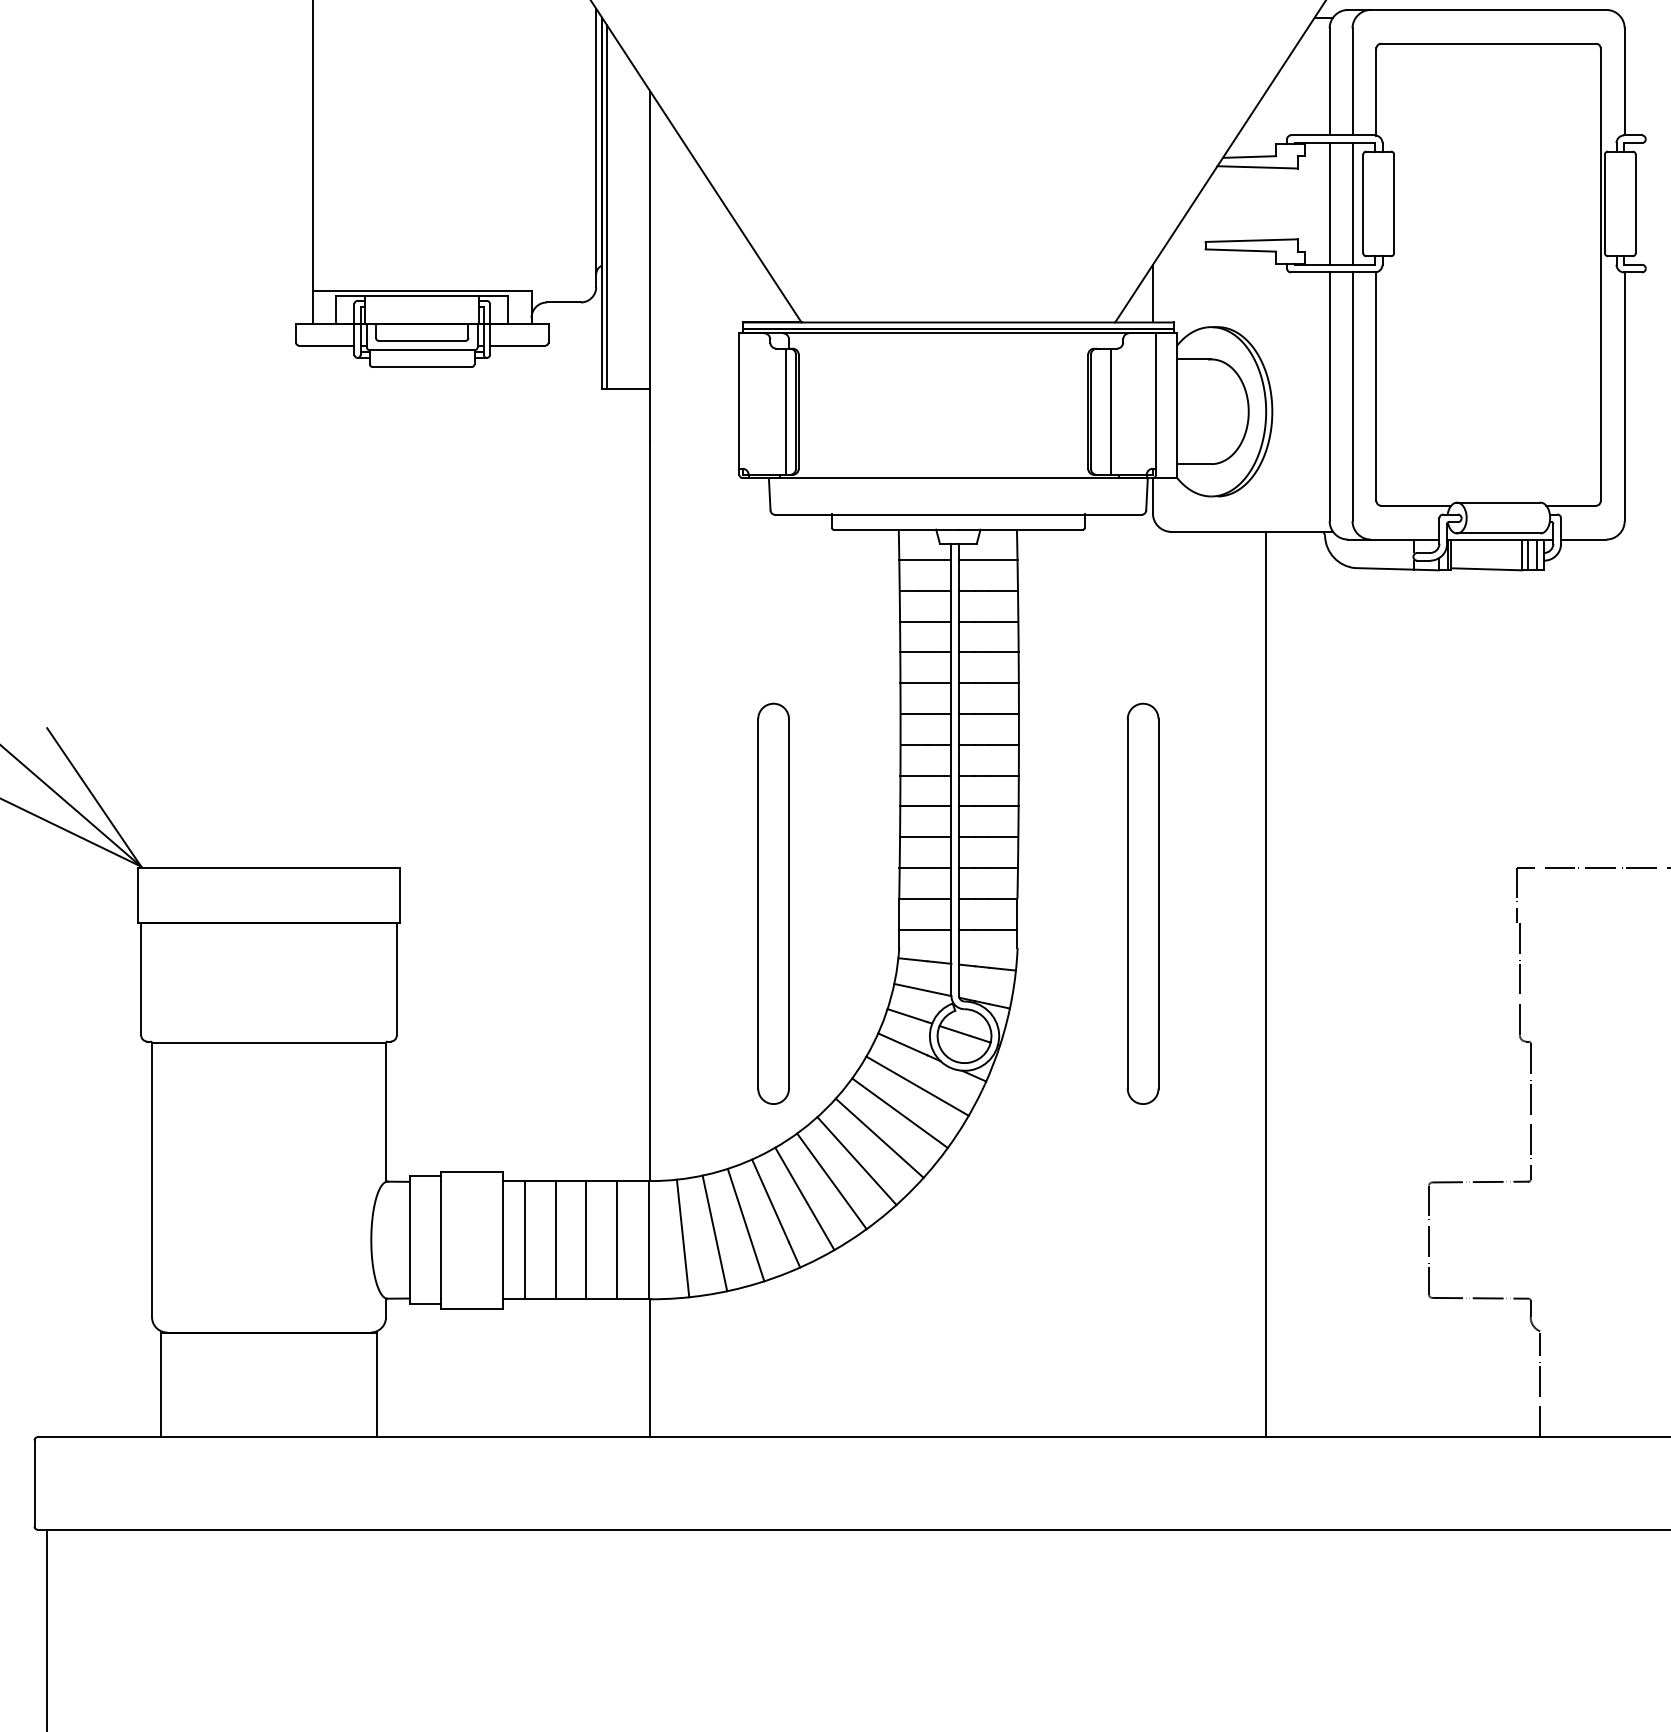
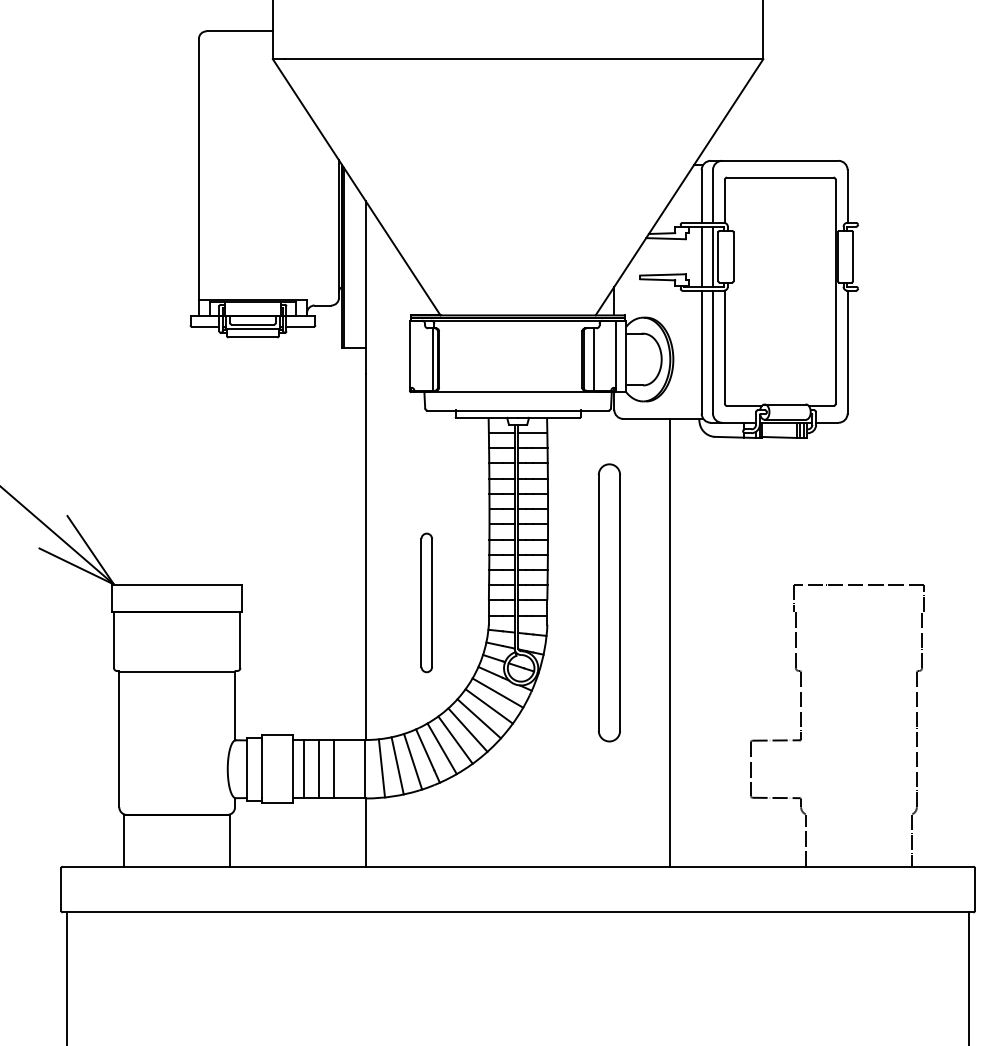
part: (773, 903) -> (426, 602), size x0.7
part: (1143, 903) -> (609, 602), size x1.4
line: (617, 1240) -> (349, 769), removed

